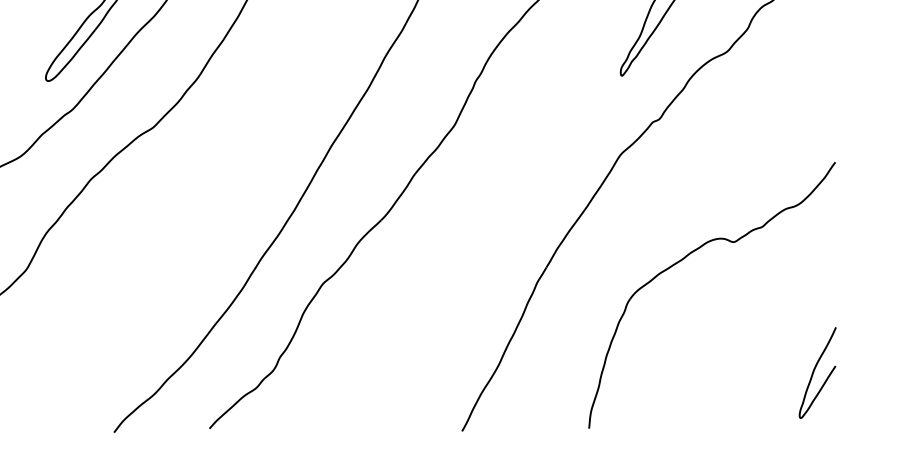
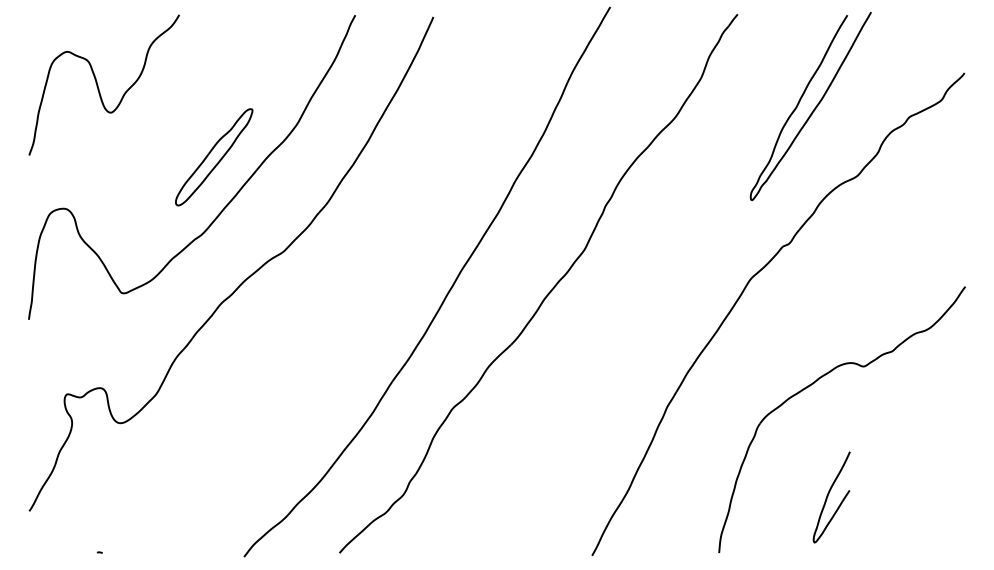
curve: (814, 372) -> (828, 496), moved

